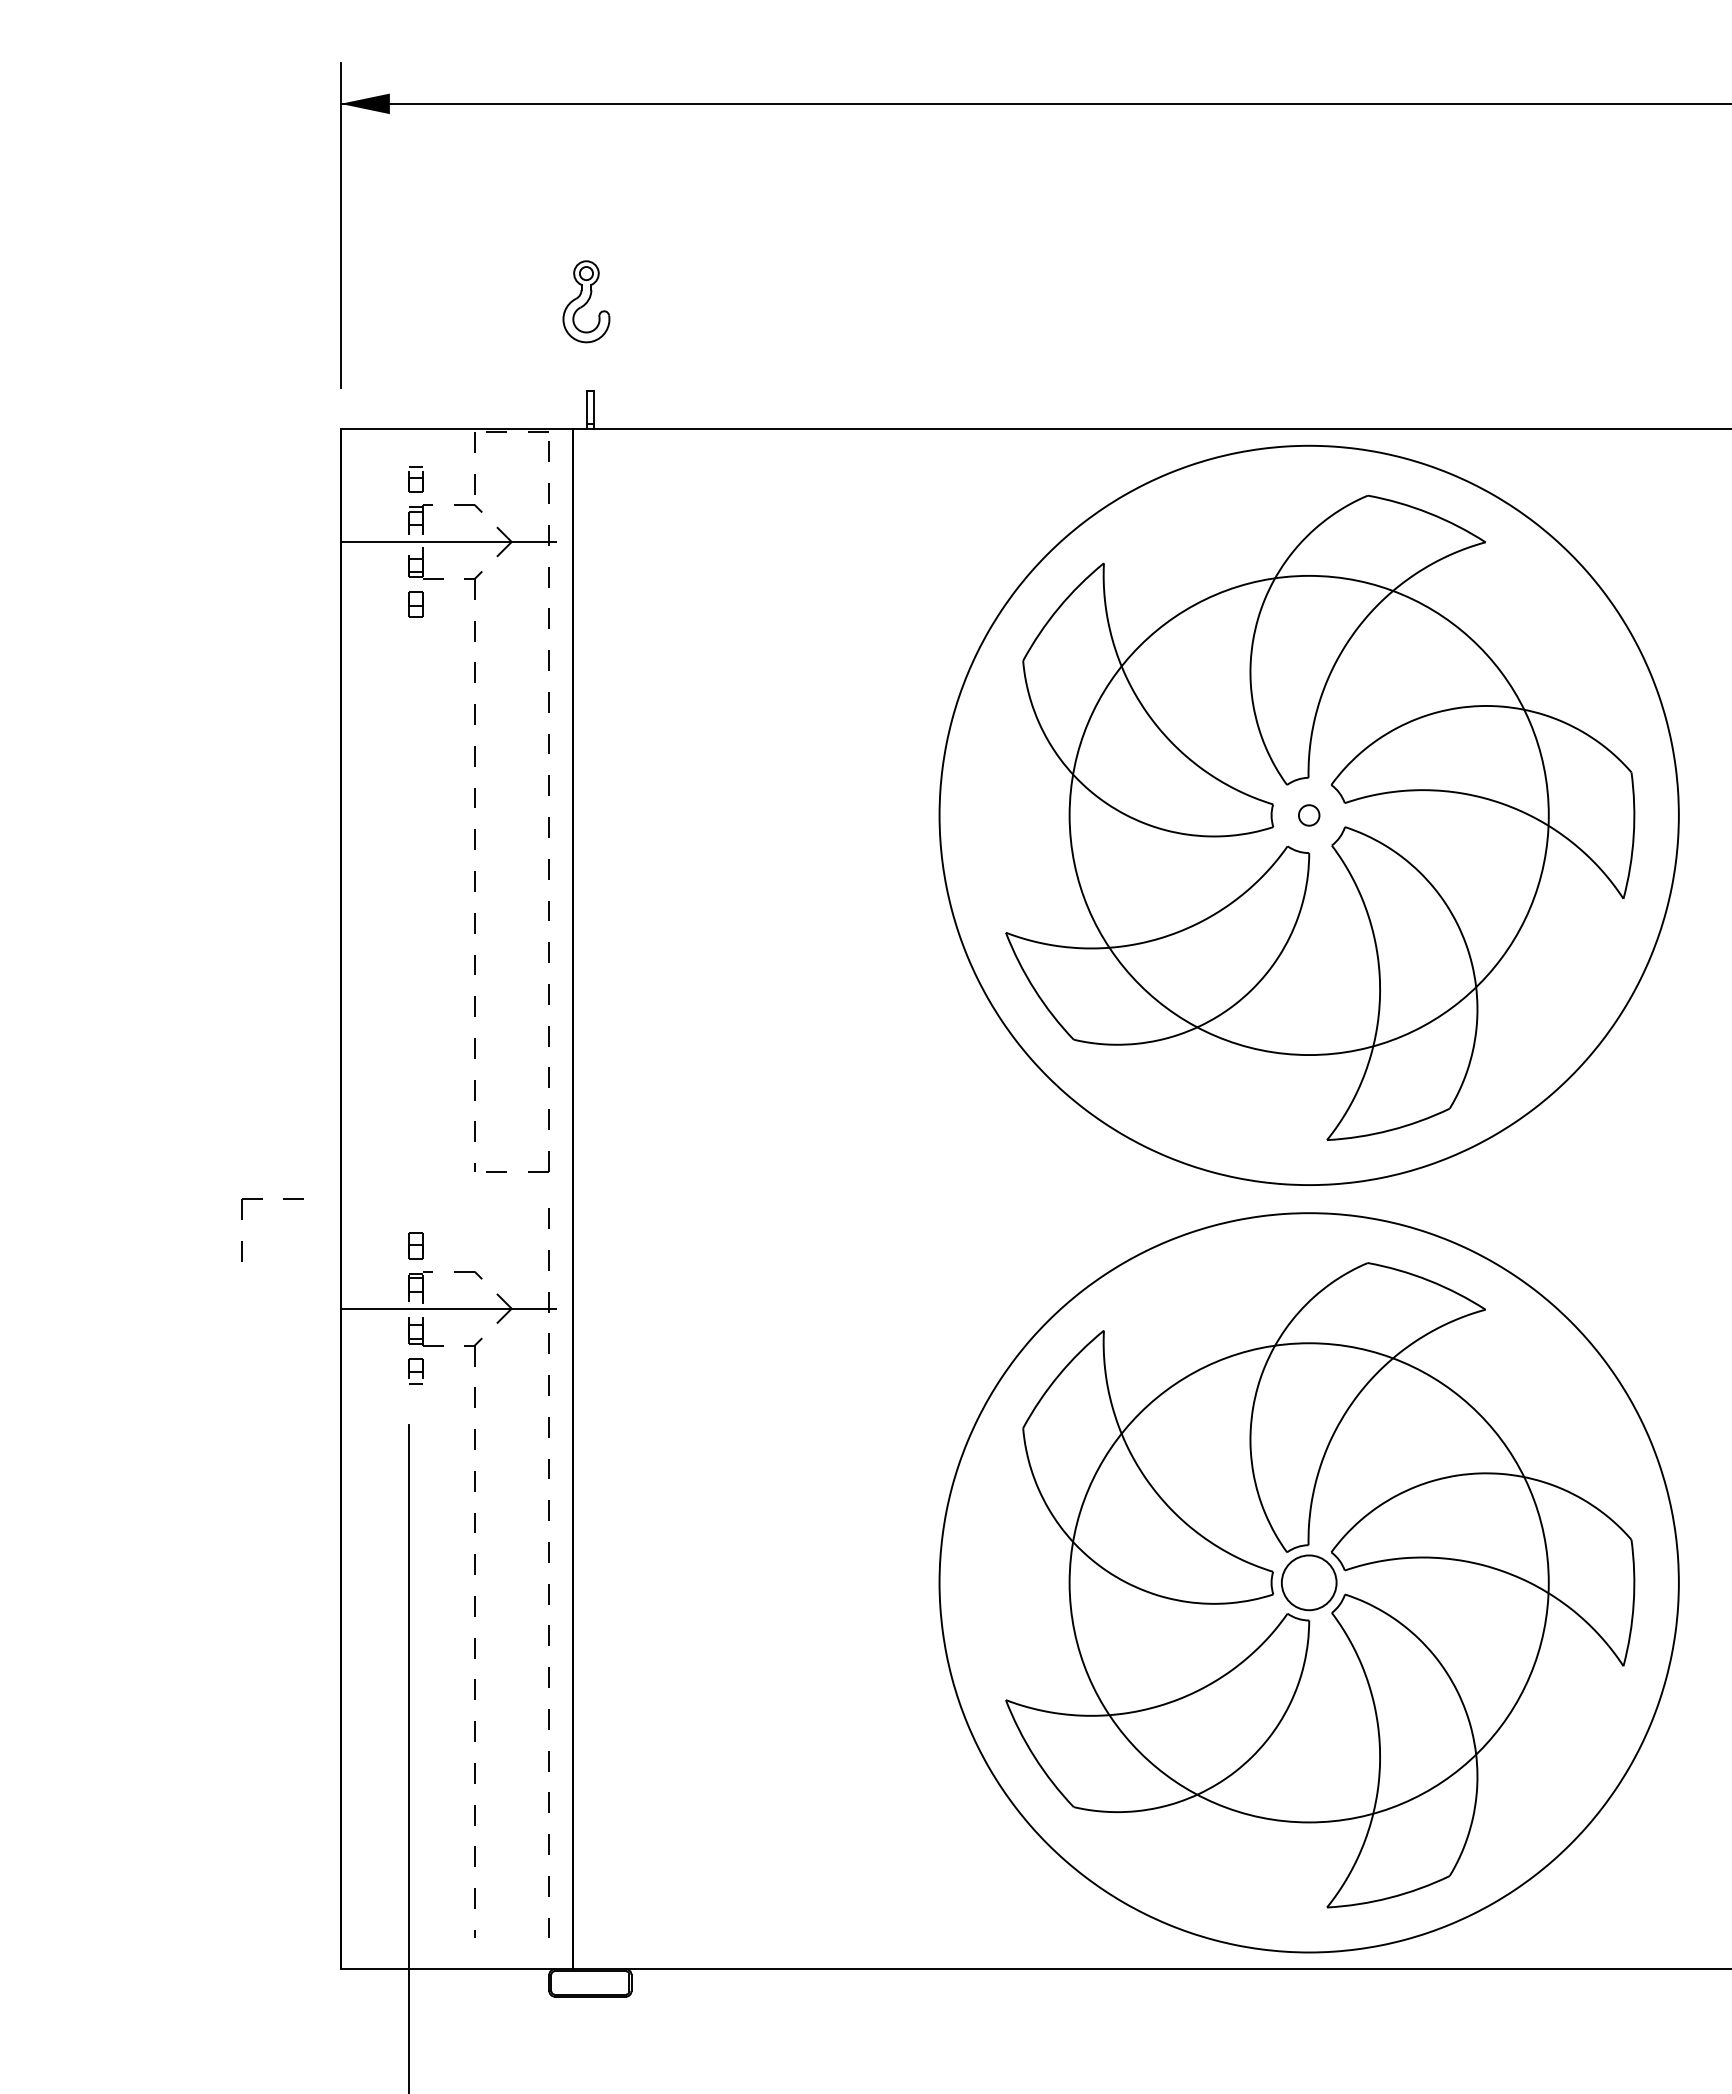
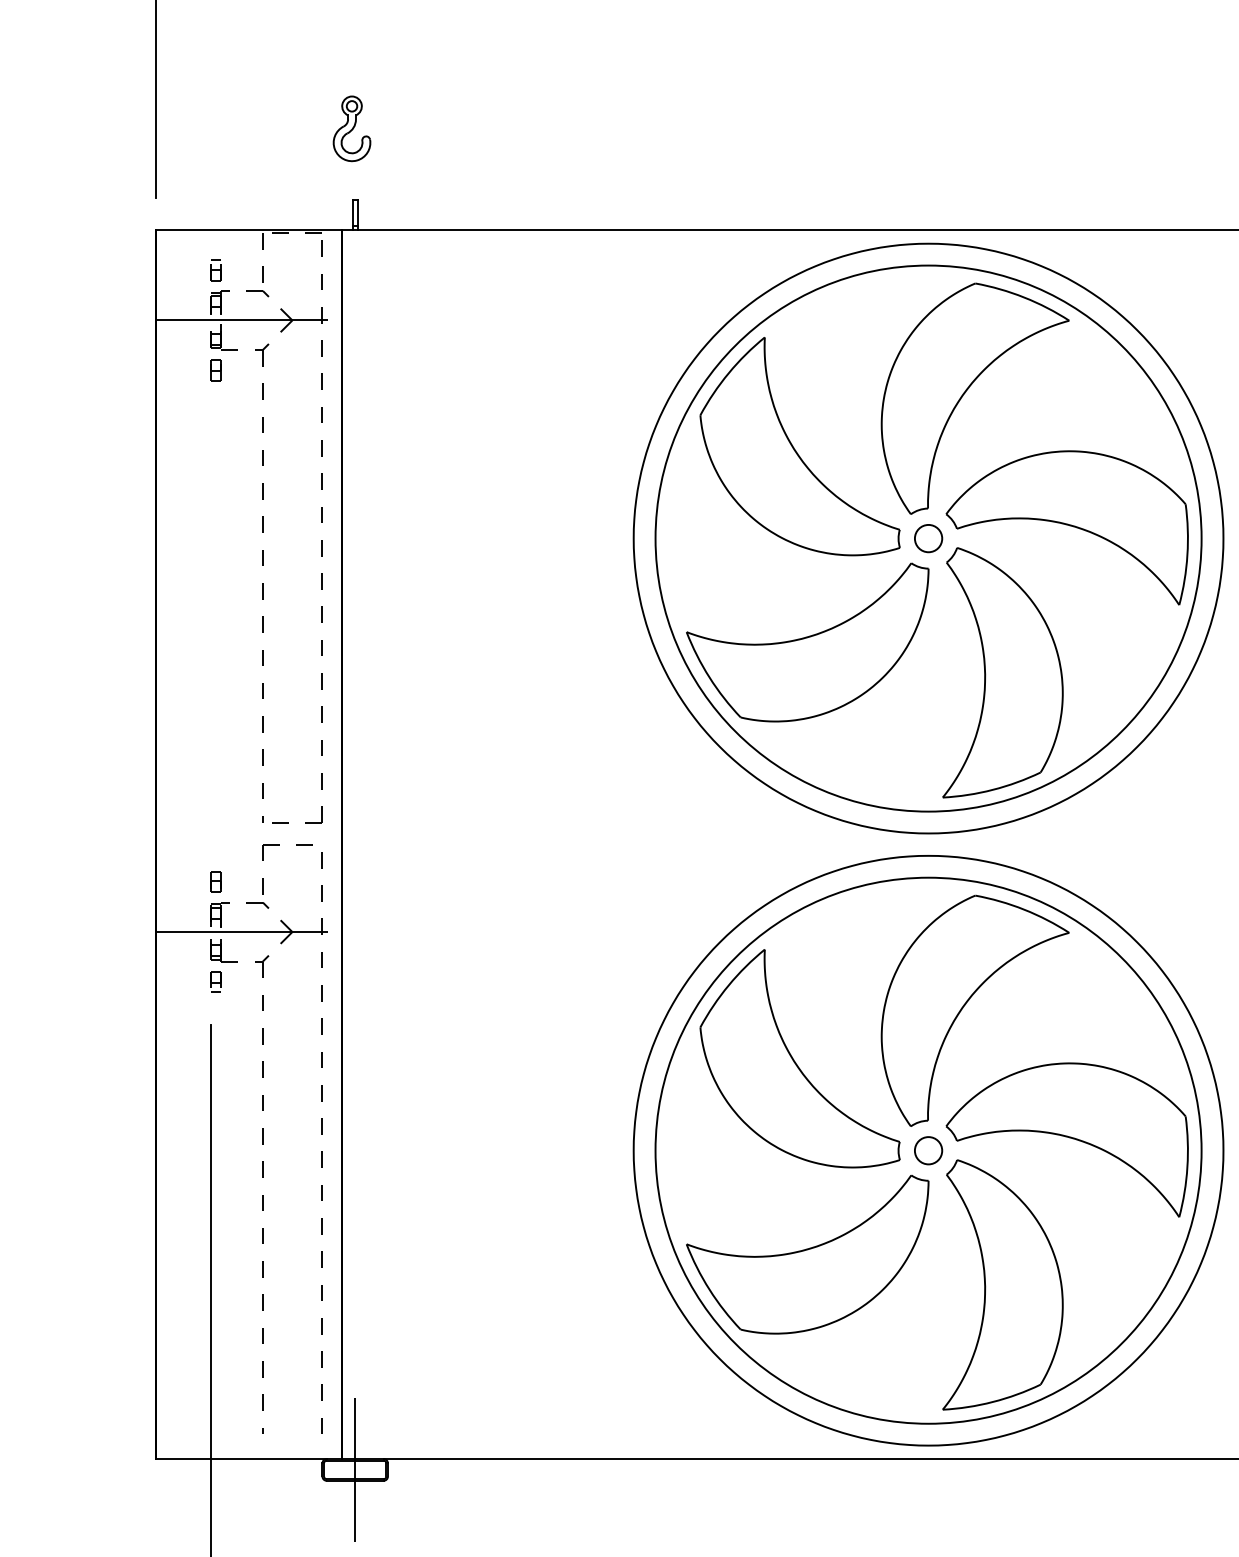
circle: (1308, 815) -> (928, 538), size x1.43
circle: (1309, 815) -> (928, 538), size x1.67
part: (262, 1199) -> (279, 844), moved
circle: (1308, 1582) -> (928, 1150), size x1.43
circle: (1309, 1582) -> (928, 1150), size x0.62
line: (590, 1982) -> (355, 1469), added

